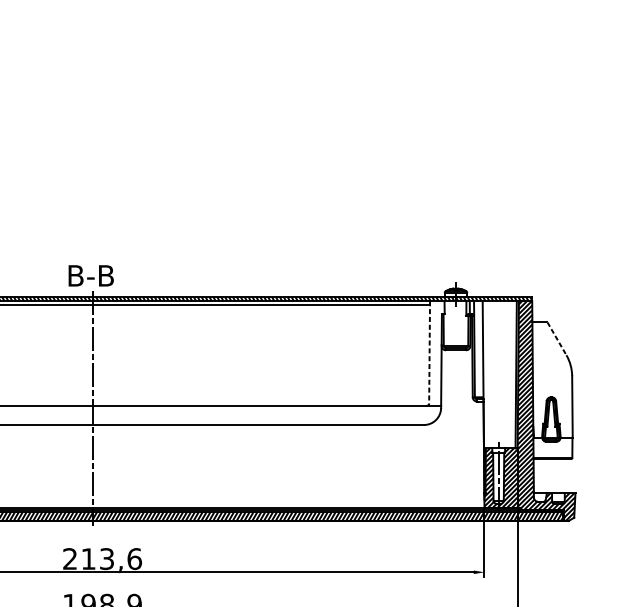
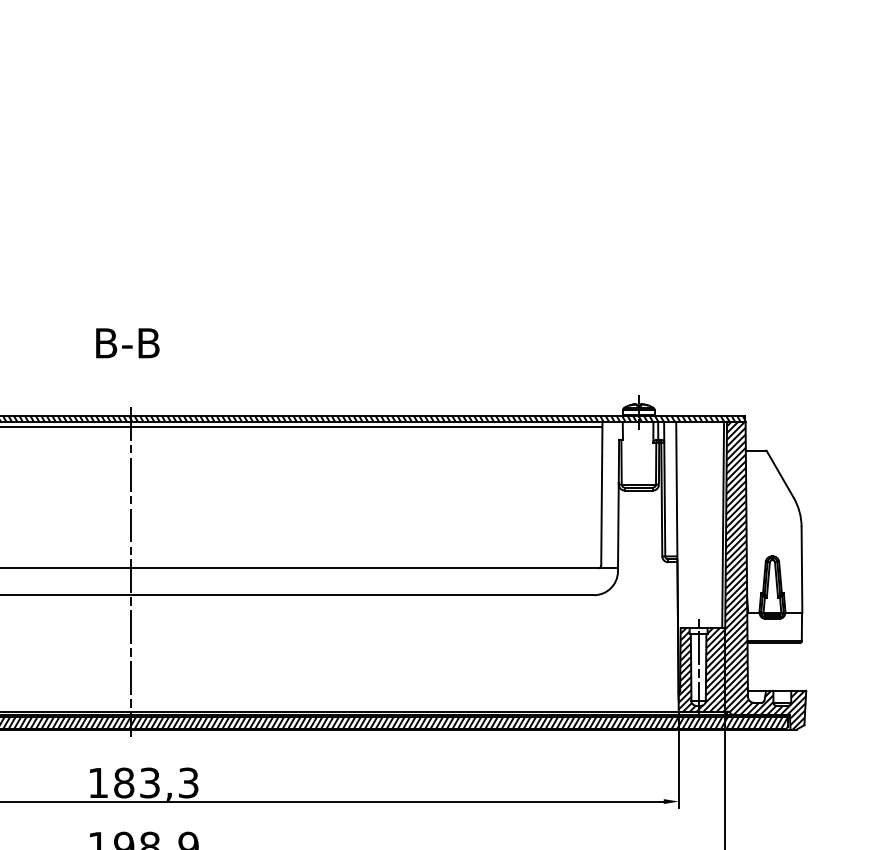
text: (91, 276) -> (127, 343), moved
line: (557, 338) -> (780, 474), dashed -> solid
line: (429, 352) -> (601, 493), dashed -> solid
text: (102, 558) -> (143, 782), 213,6 -> 183,3

